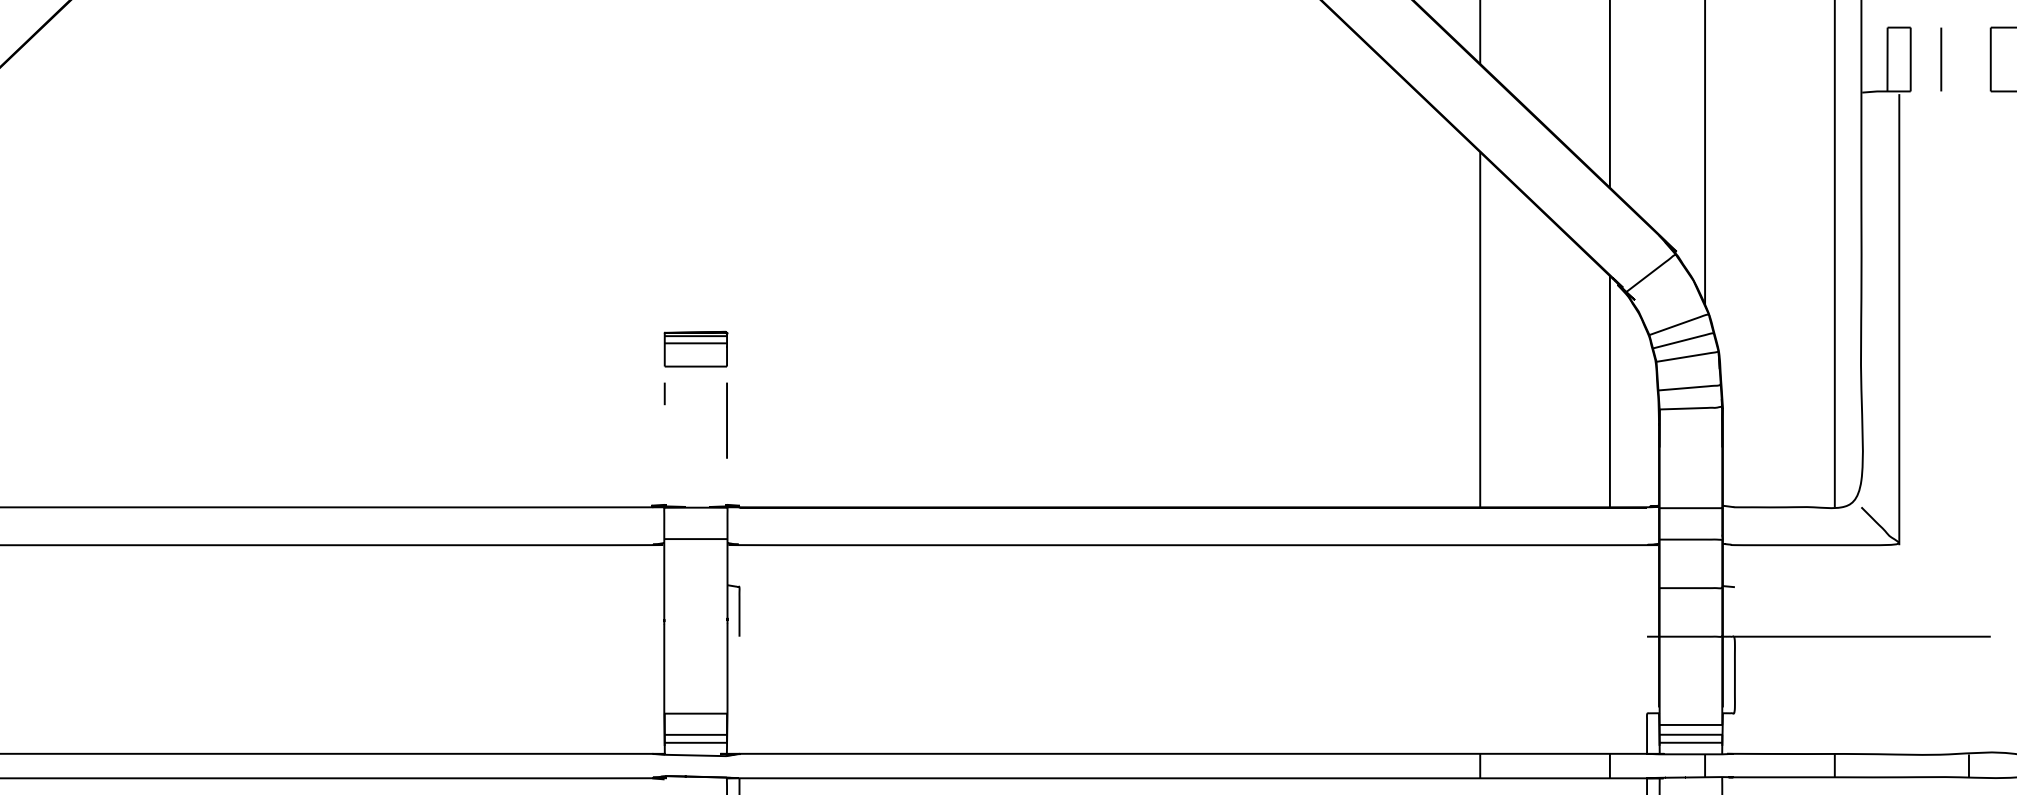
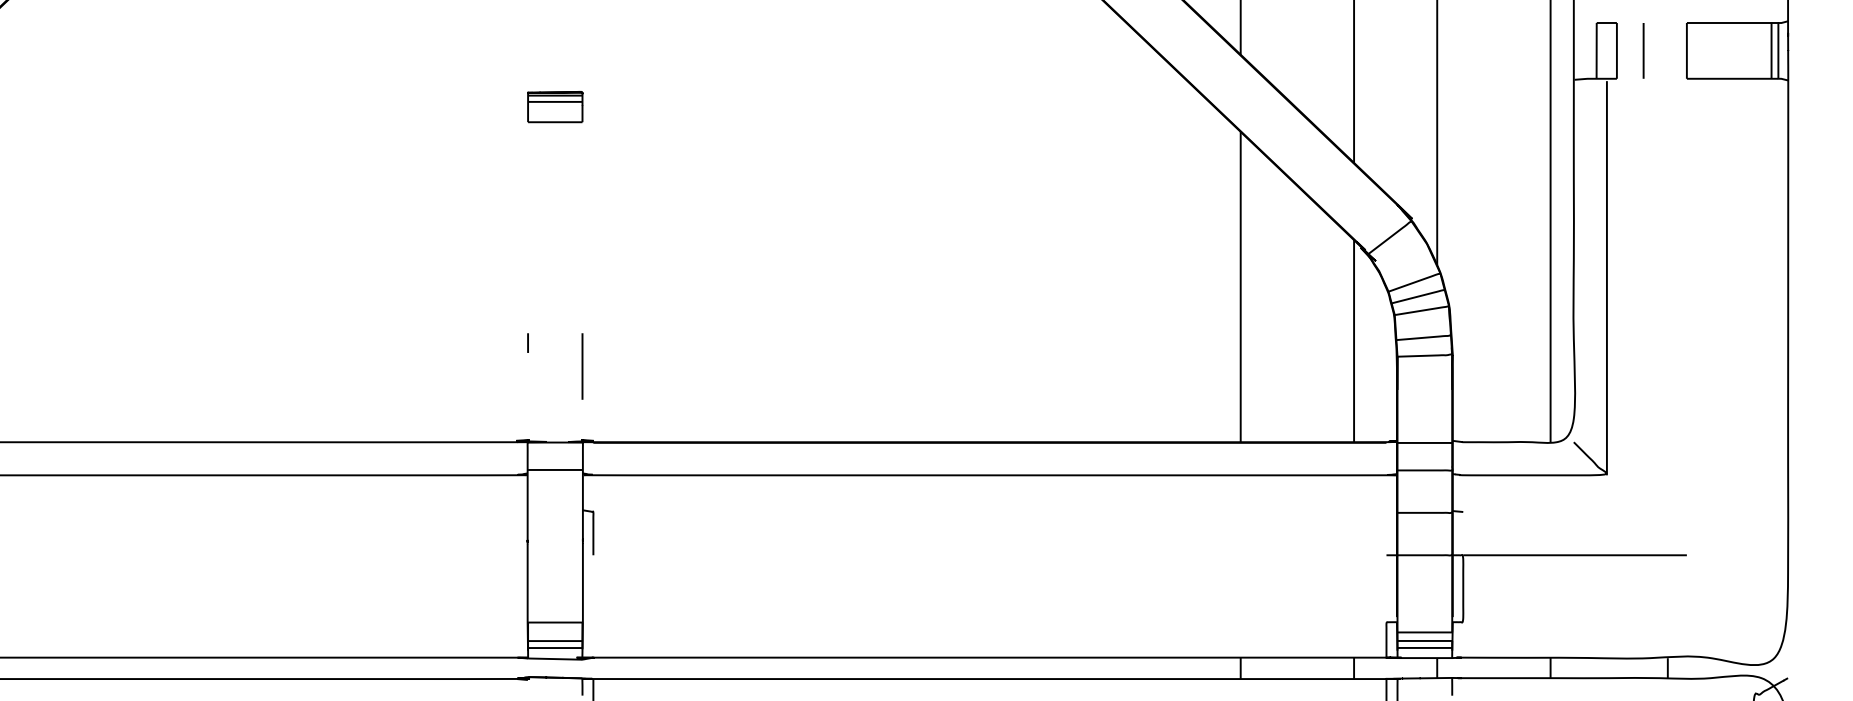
part: (696, 349) -> (555, 107), moved

